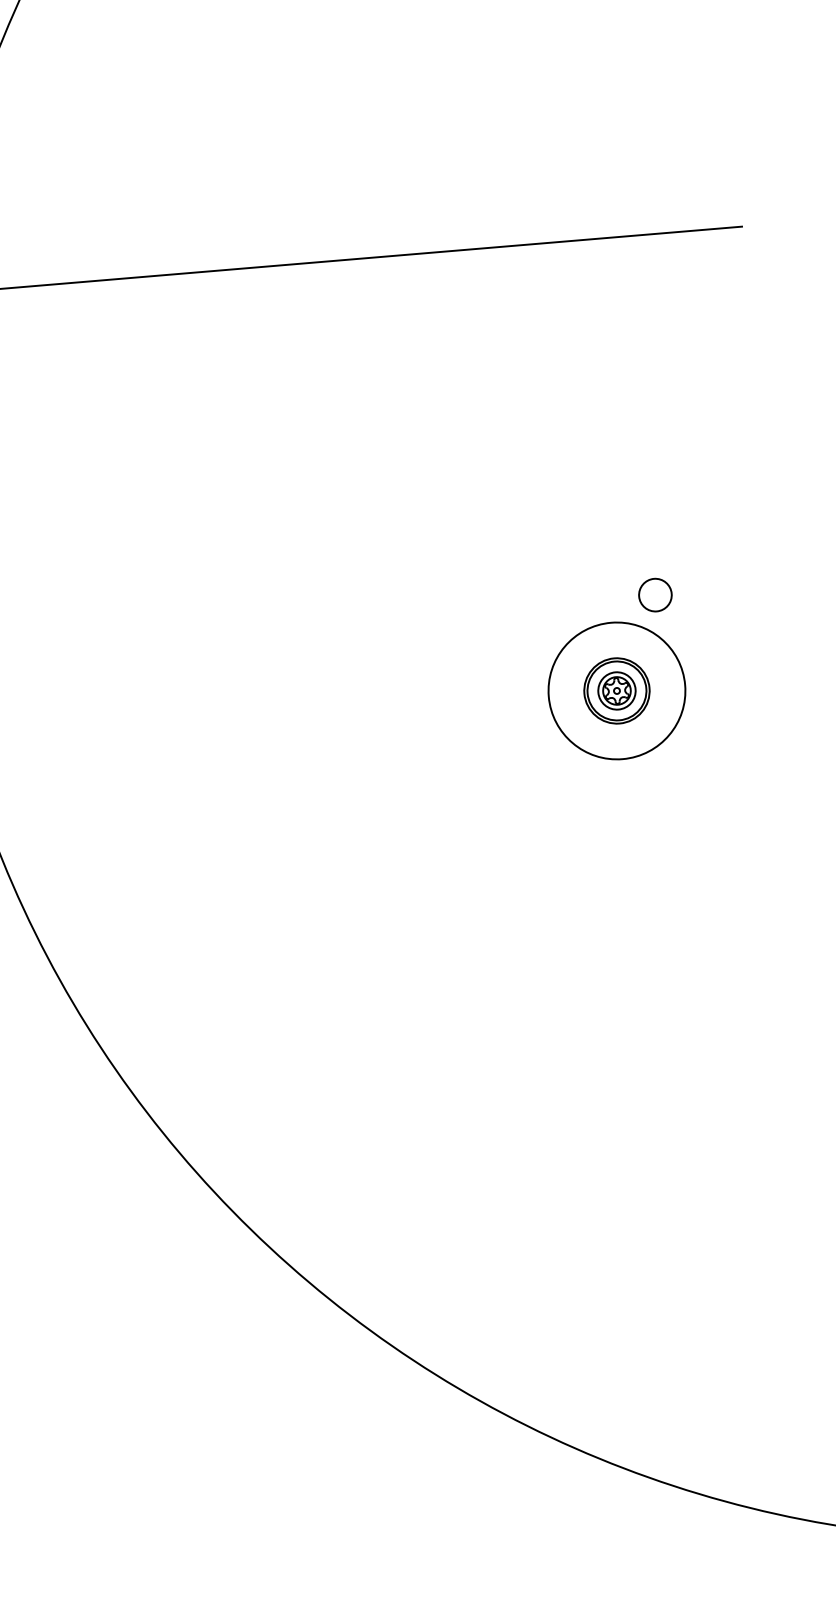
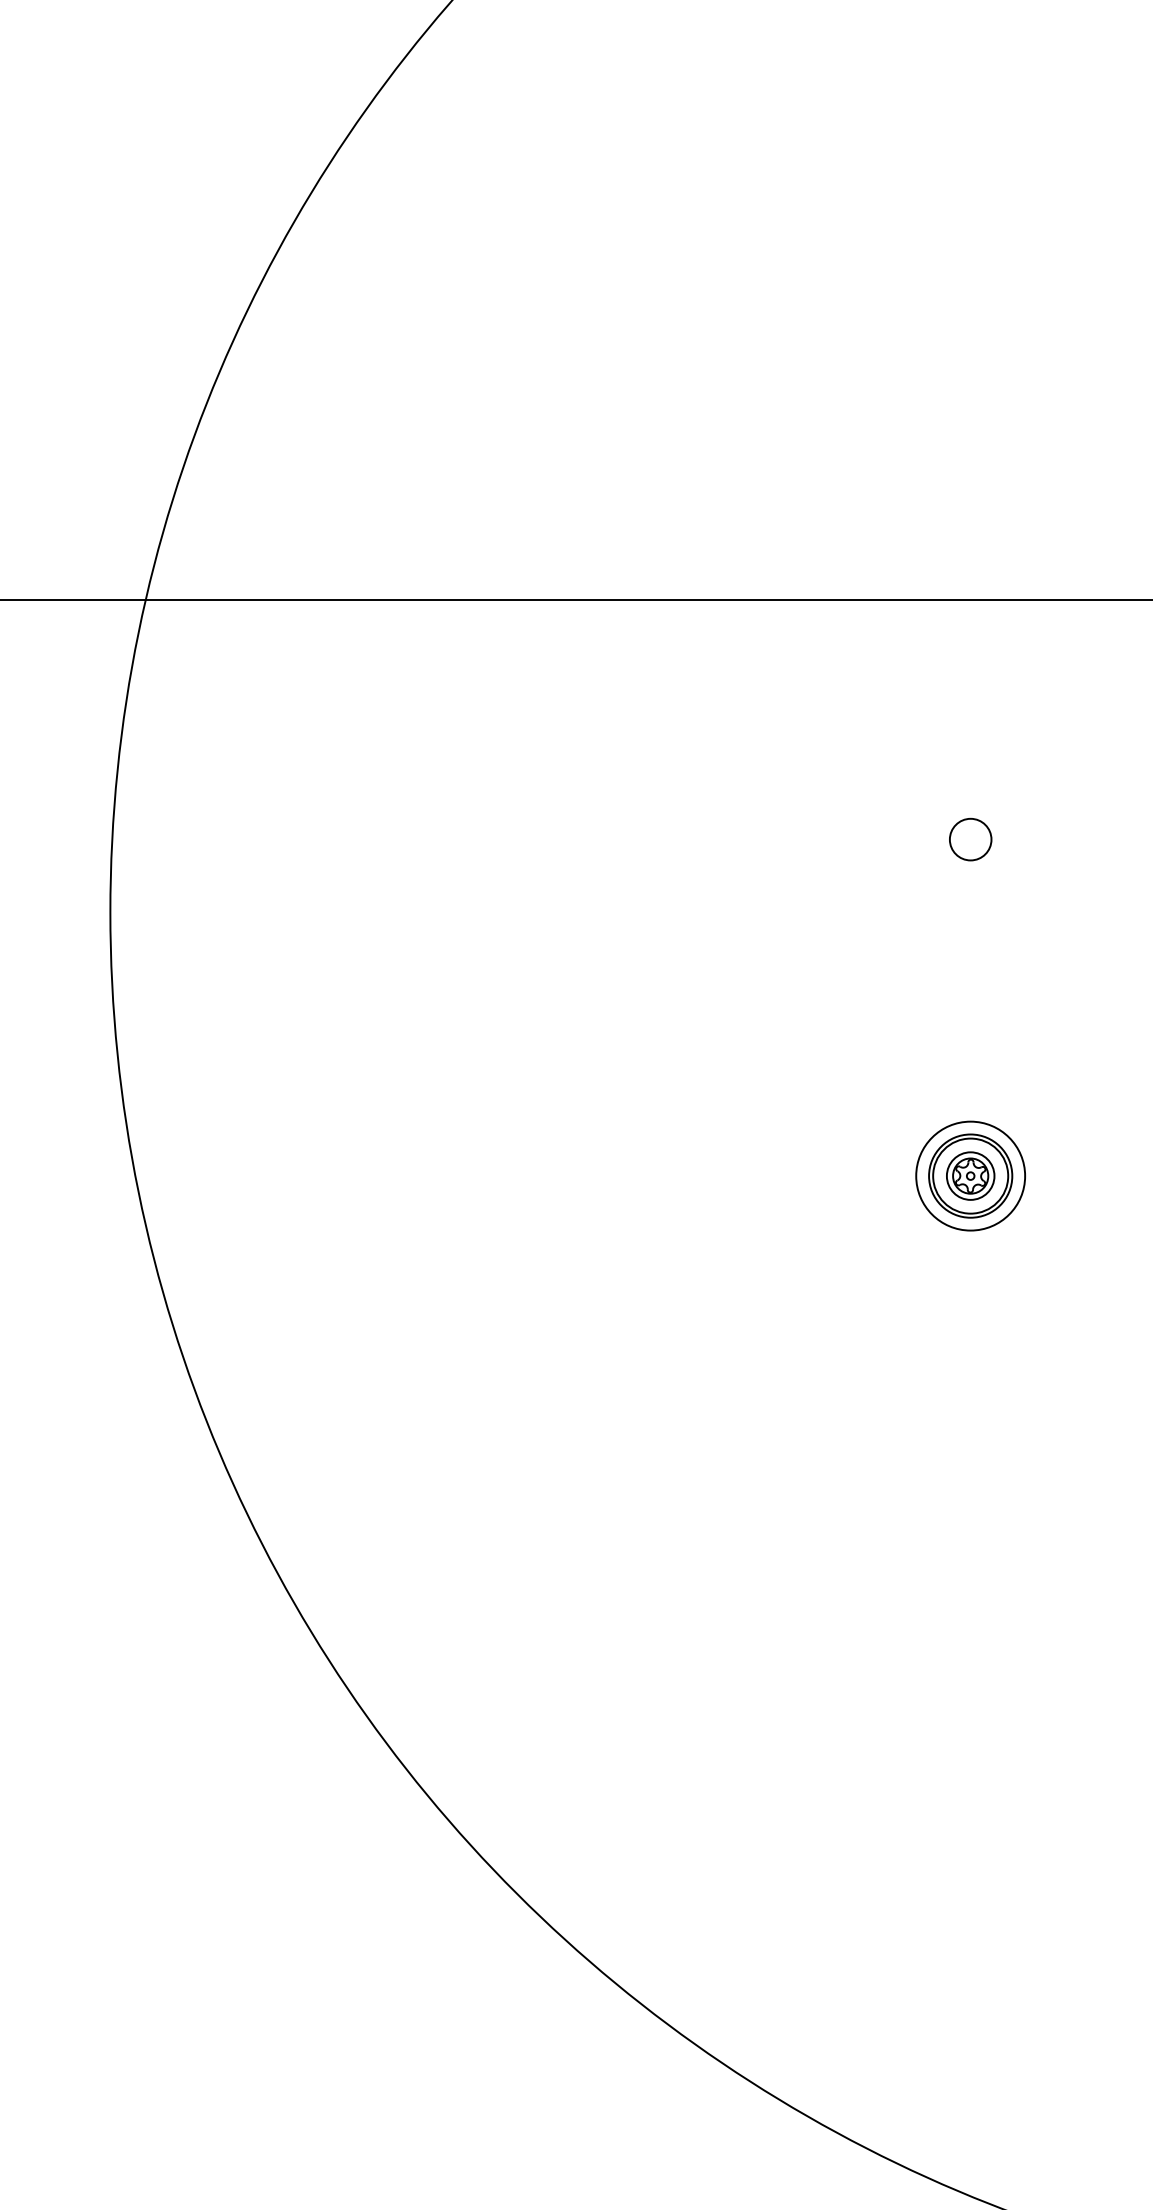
circle: (655, 595) -> (970, 839), moved
circle: (616, 690) -> (970, 1175), size x0.62

